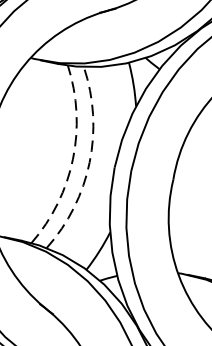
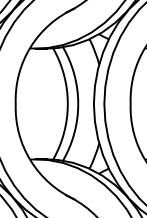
arc: (72, 158) -> (67, 103), dashed -> solid
arc: (90, 161) -> (78, 103), dashed -> solid

